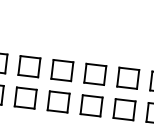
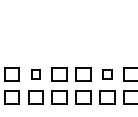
part: (29, 66) -> (35, 74), size x0.6
part: (128, 78) -> (107, 74), size x0.6

